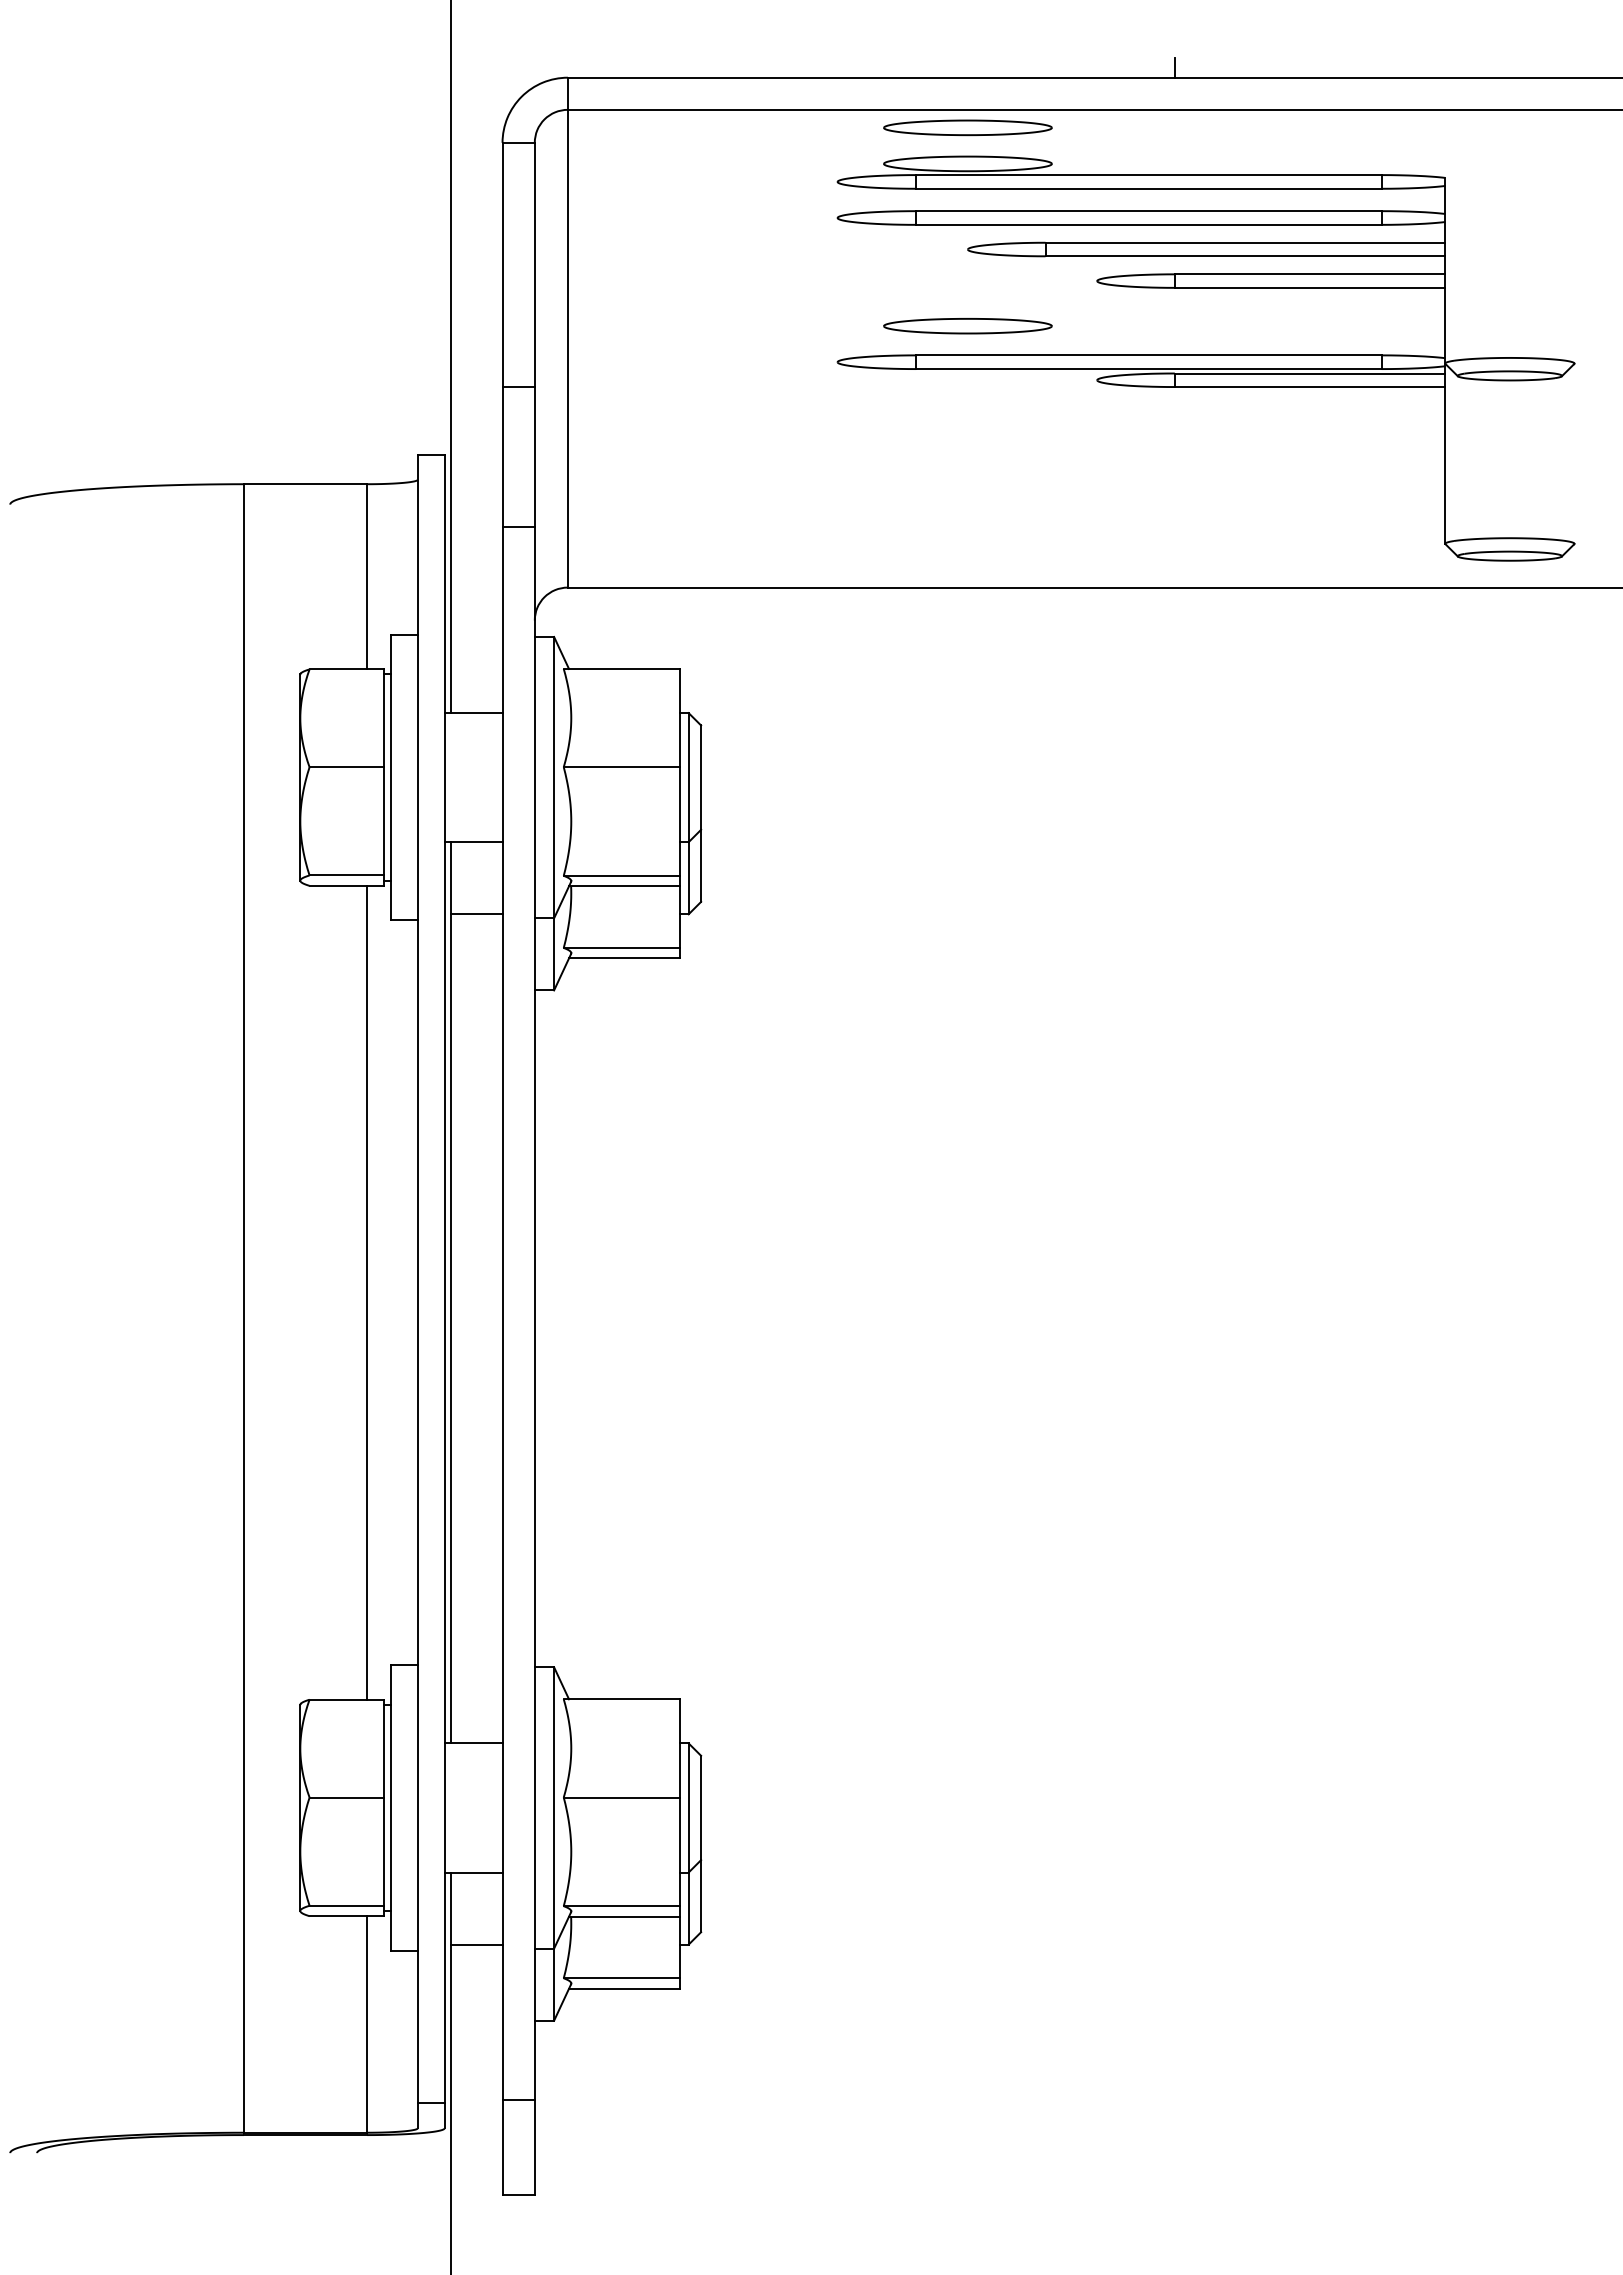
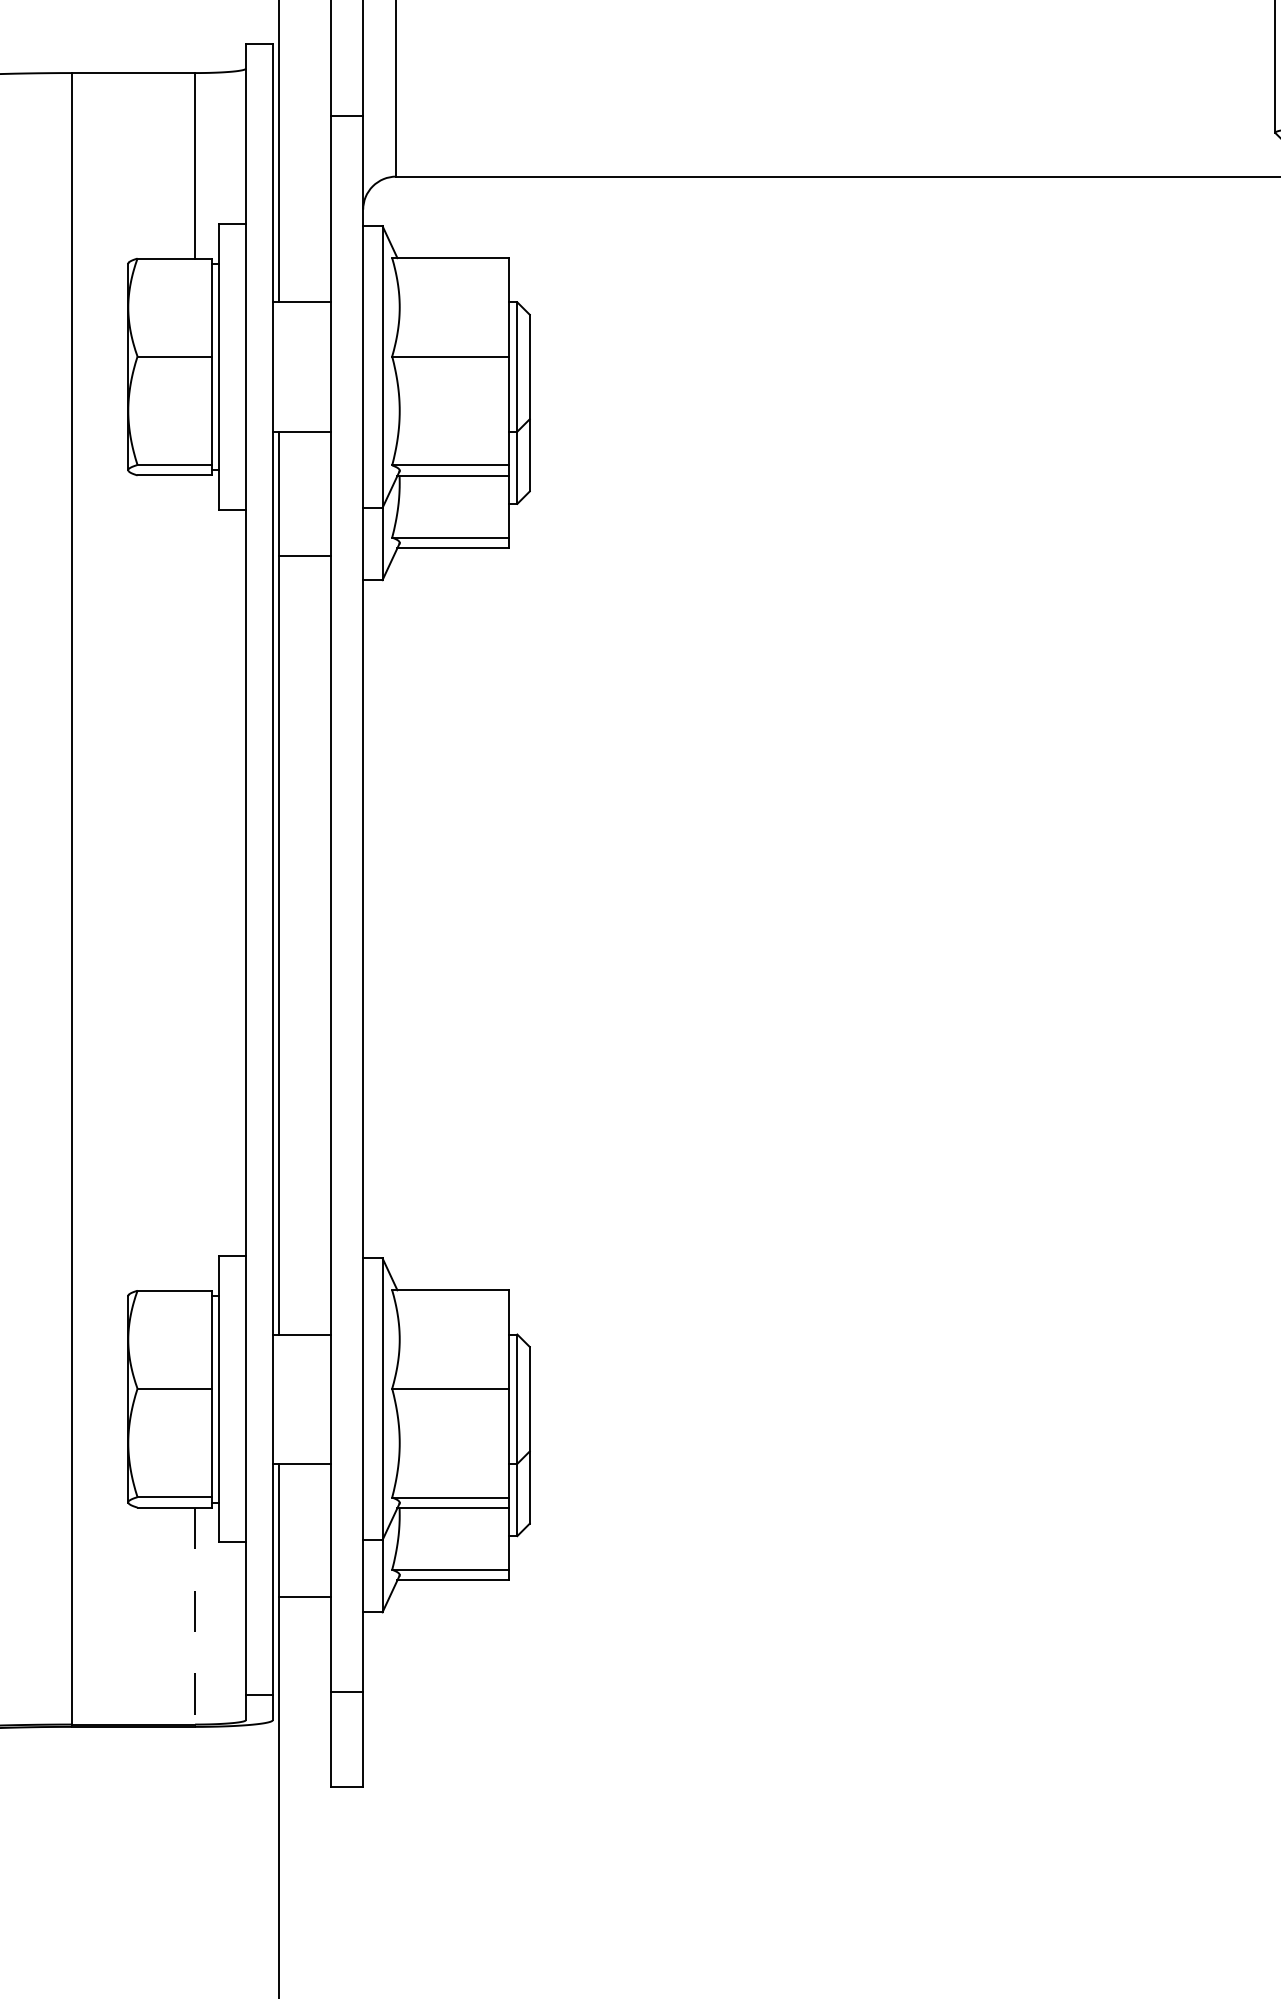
line: (476, 914) -> (304, 556), moved
line: (367, 1292) -> (195, 882), removed
line: (476, 1944) -> (304, 1597), moved
line: (367, 2024) -> (195, 1616), solid -> dashed

